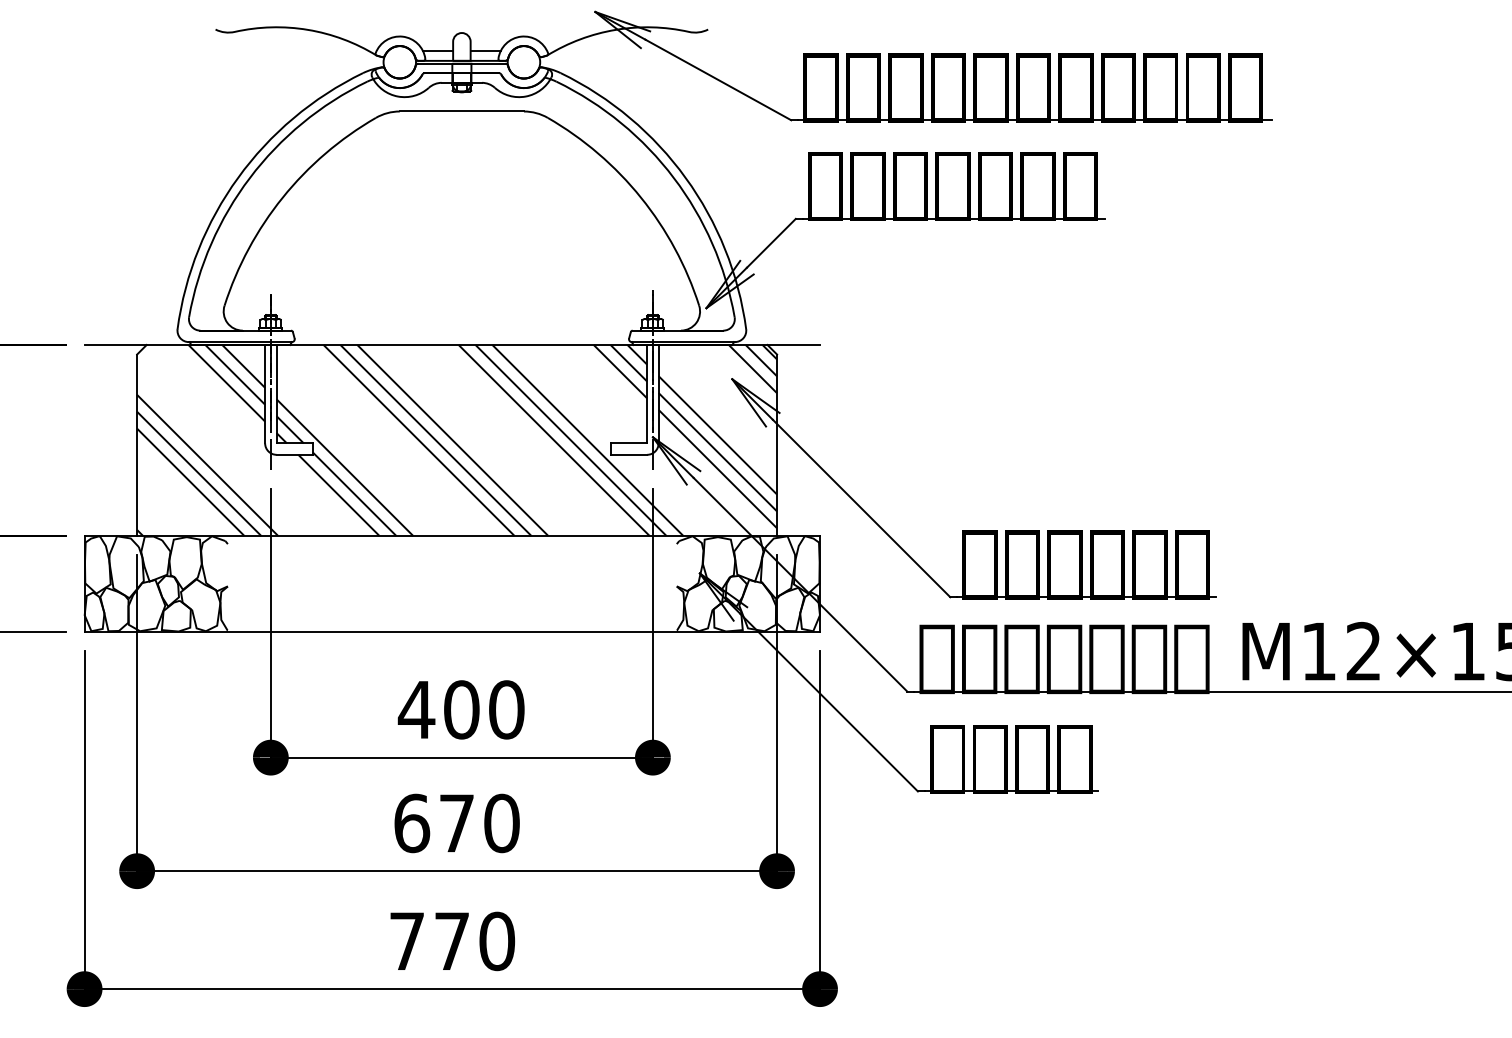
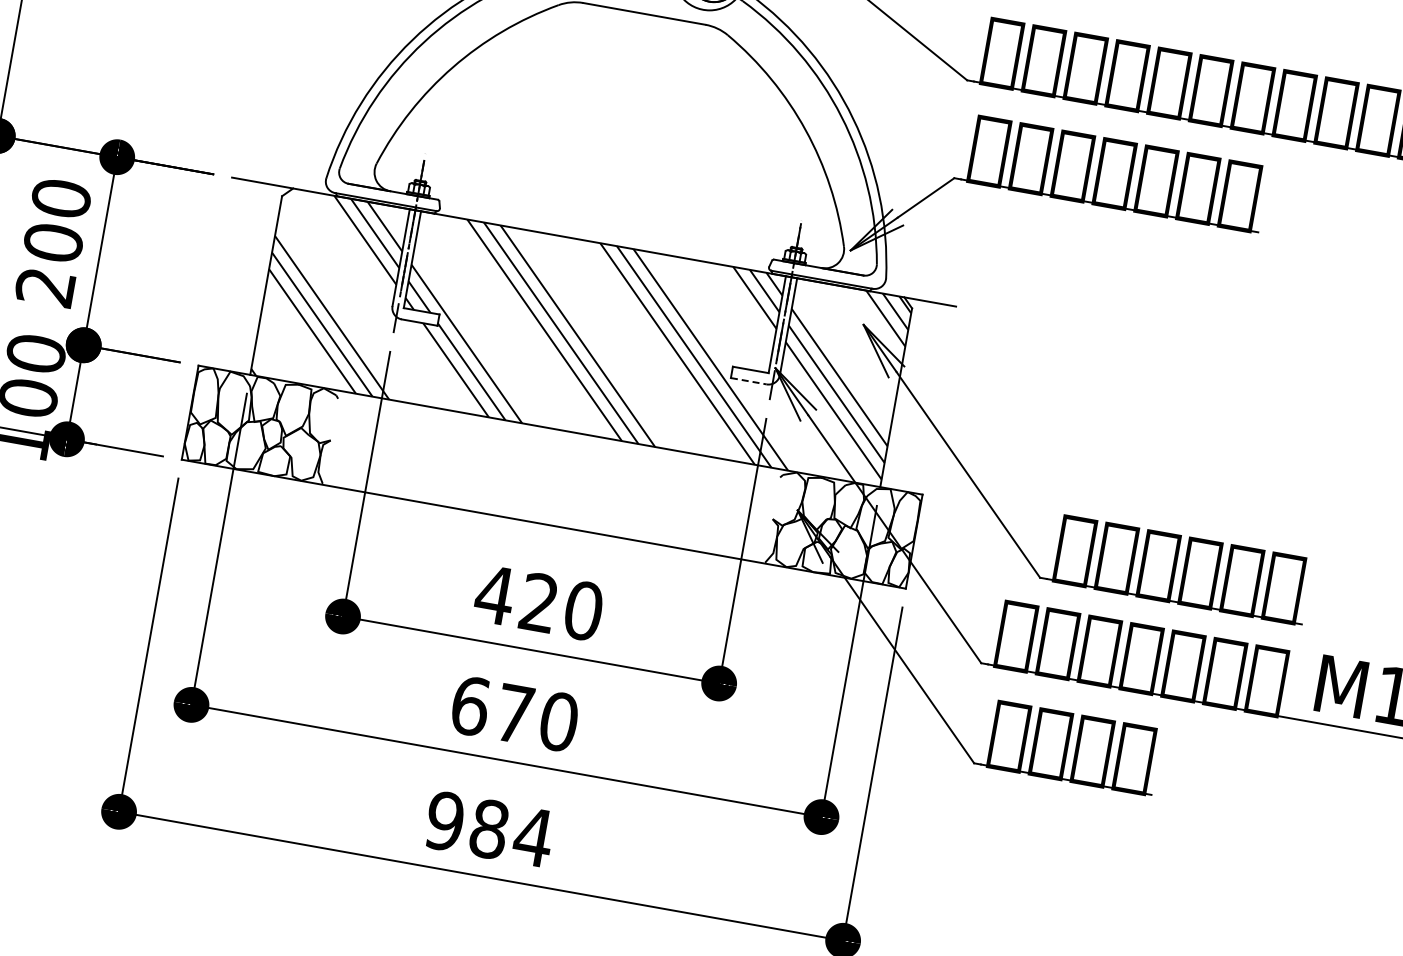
line: (629, 454) -> (749, 380), solid -> dashed
text: (461, 709) -> (539, 602), 400 -> 420
text: (452, 941) -> (489, 829), 770 -> 984

